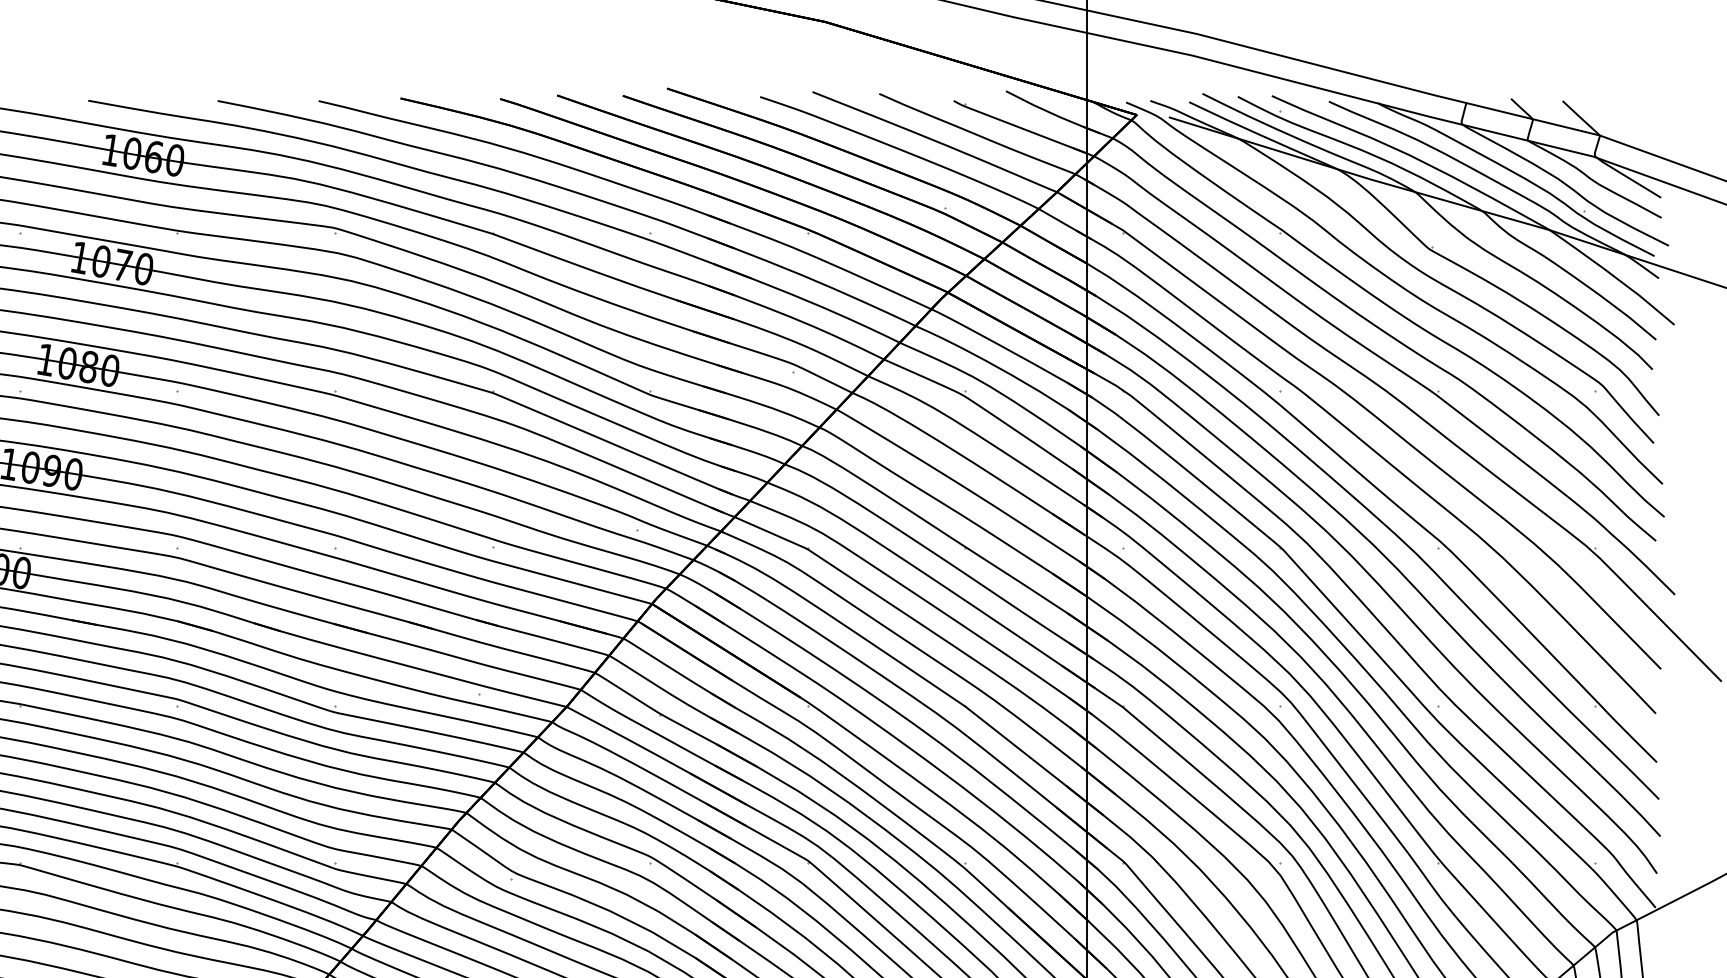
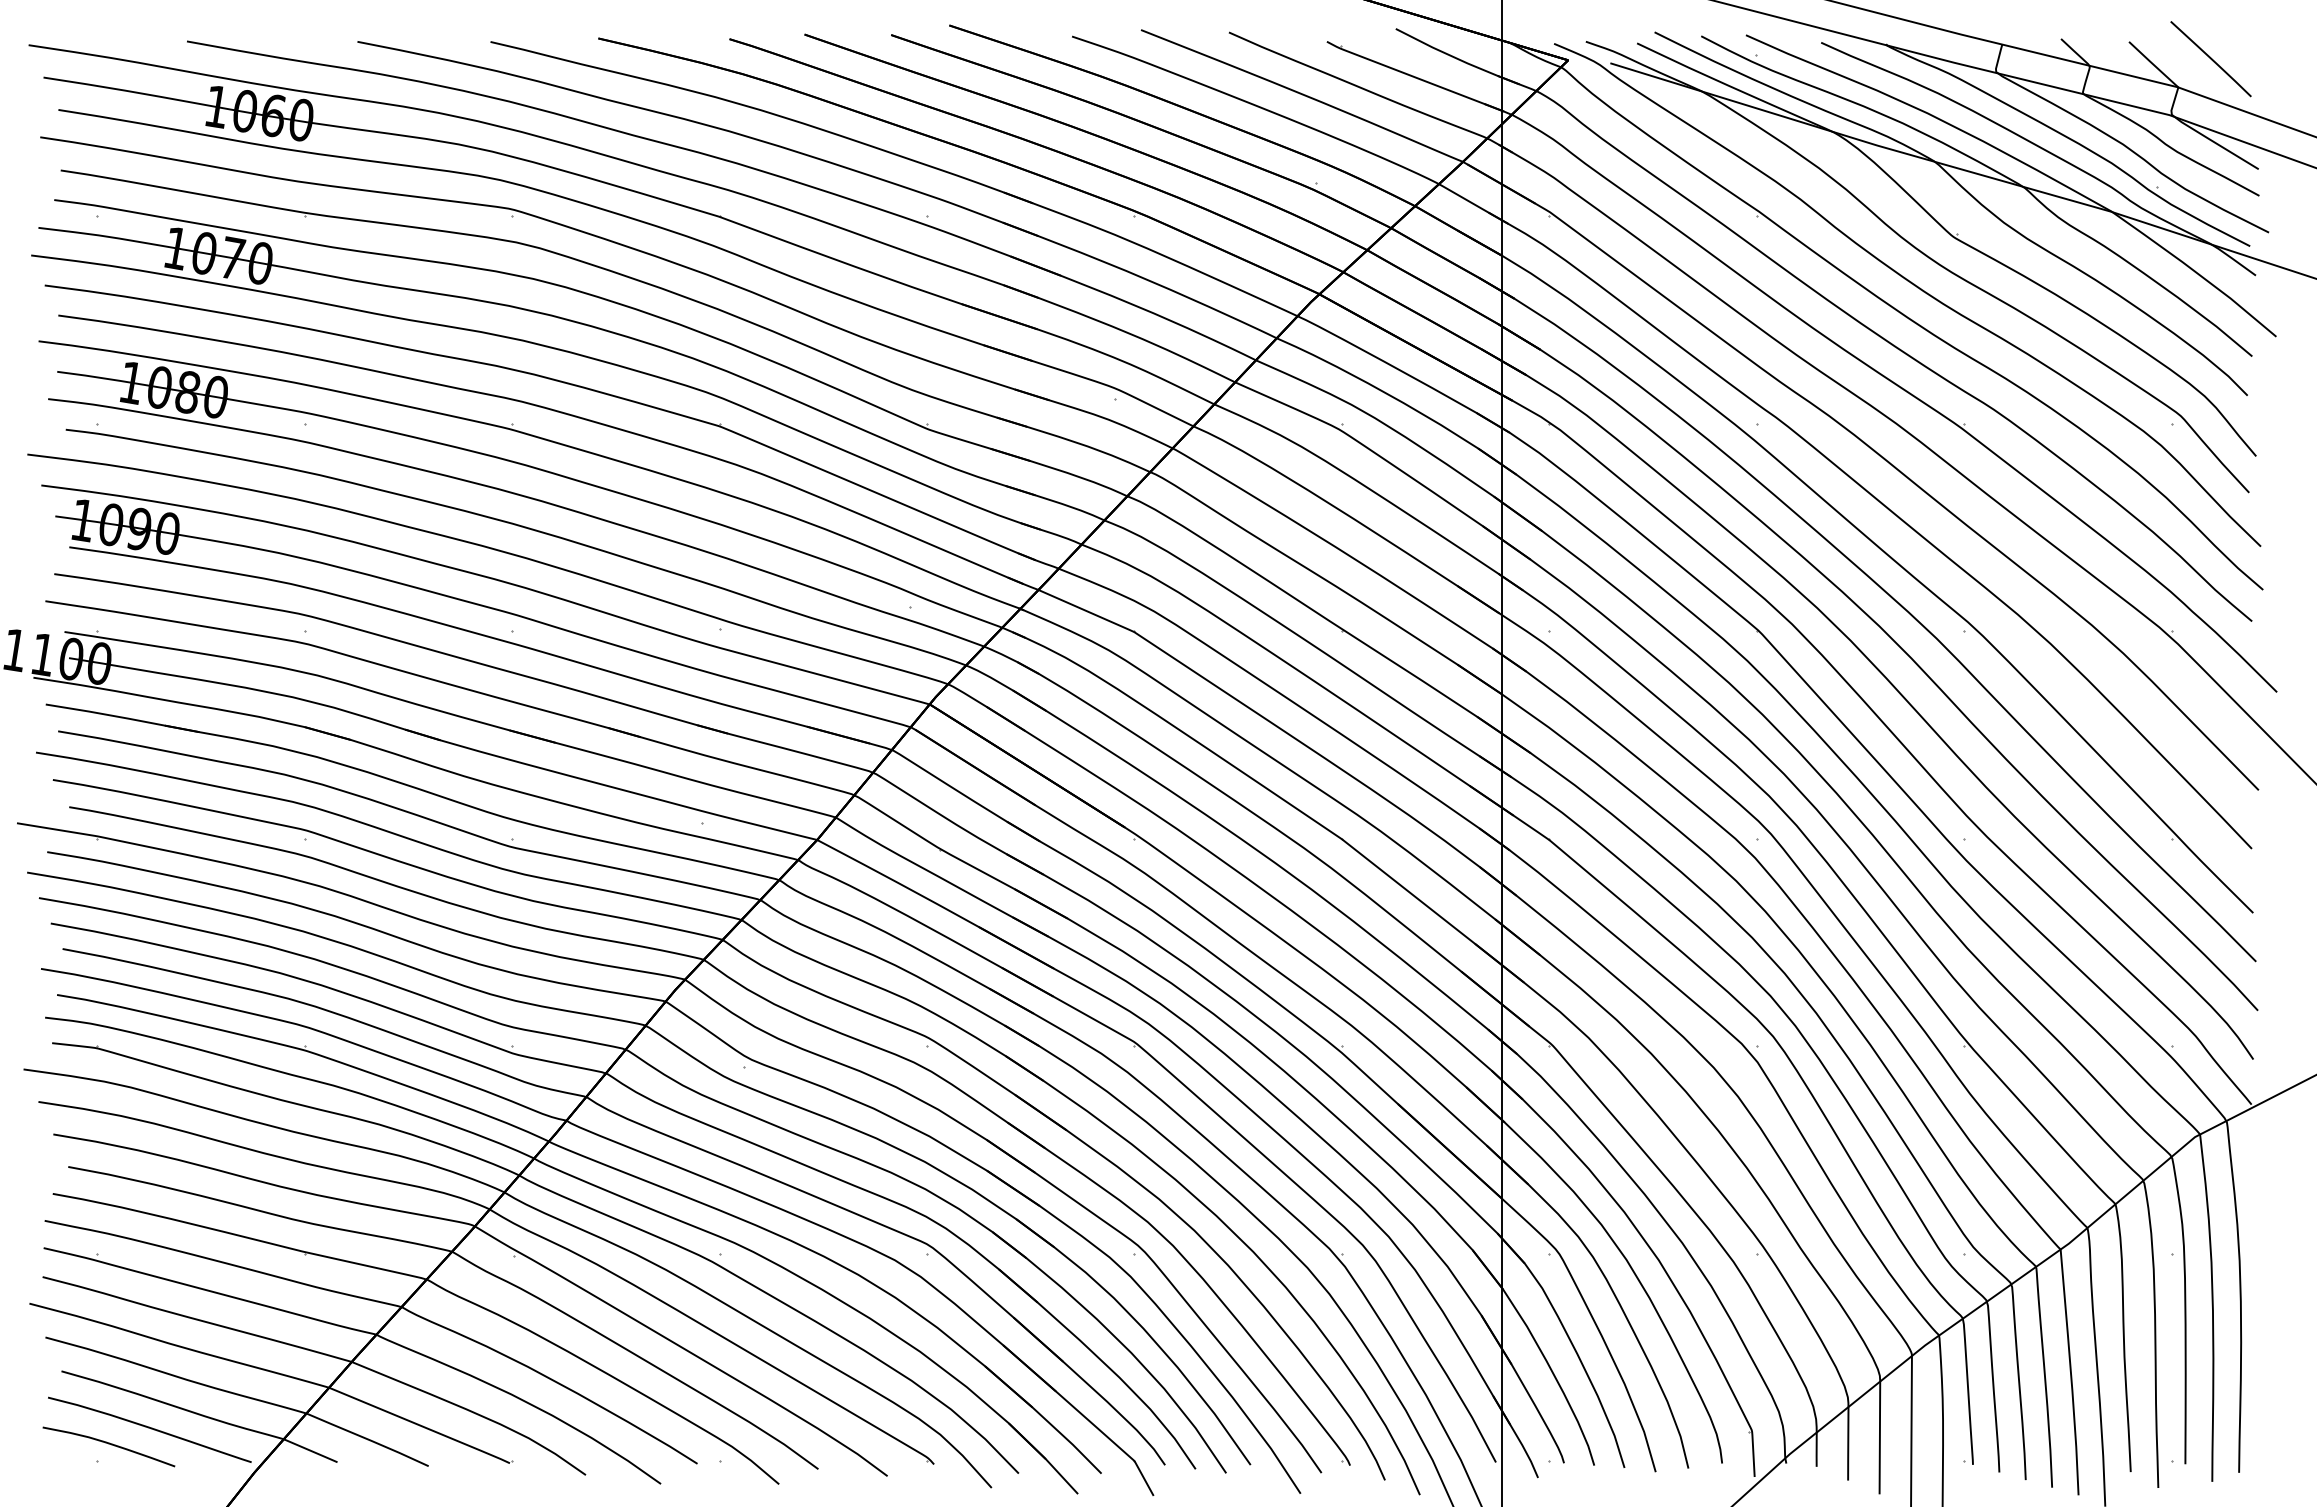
line: (1624, 114) -> (2210, 59), added

